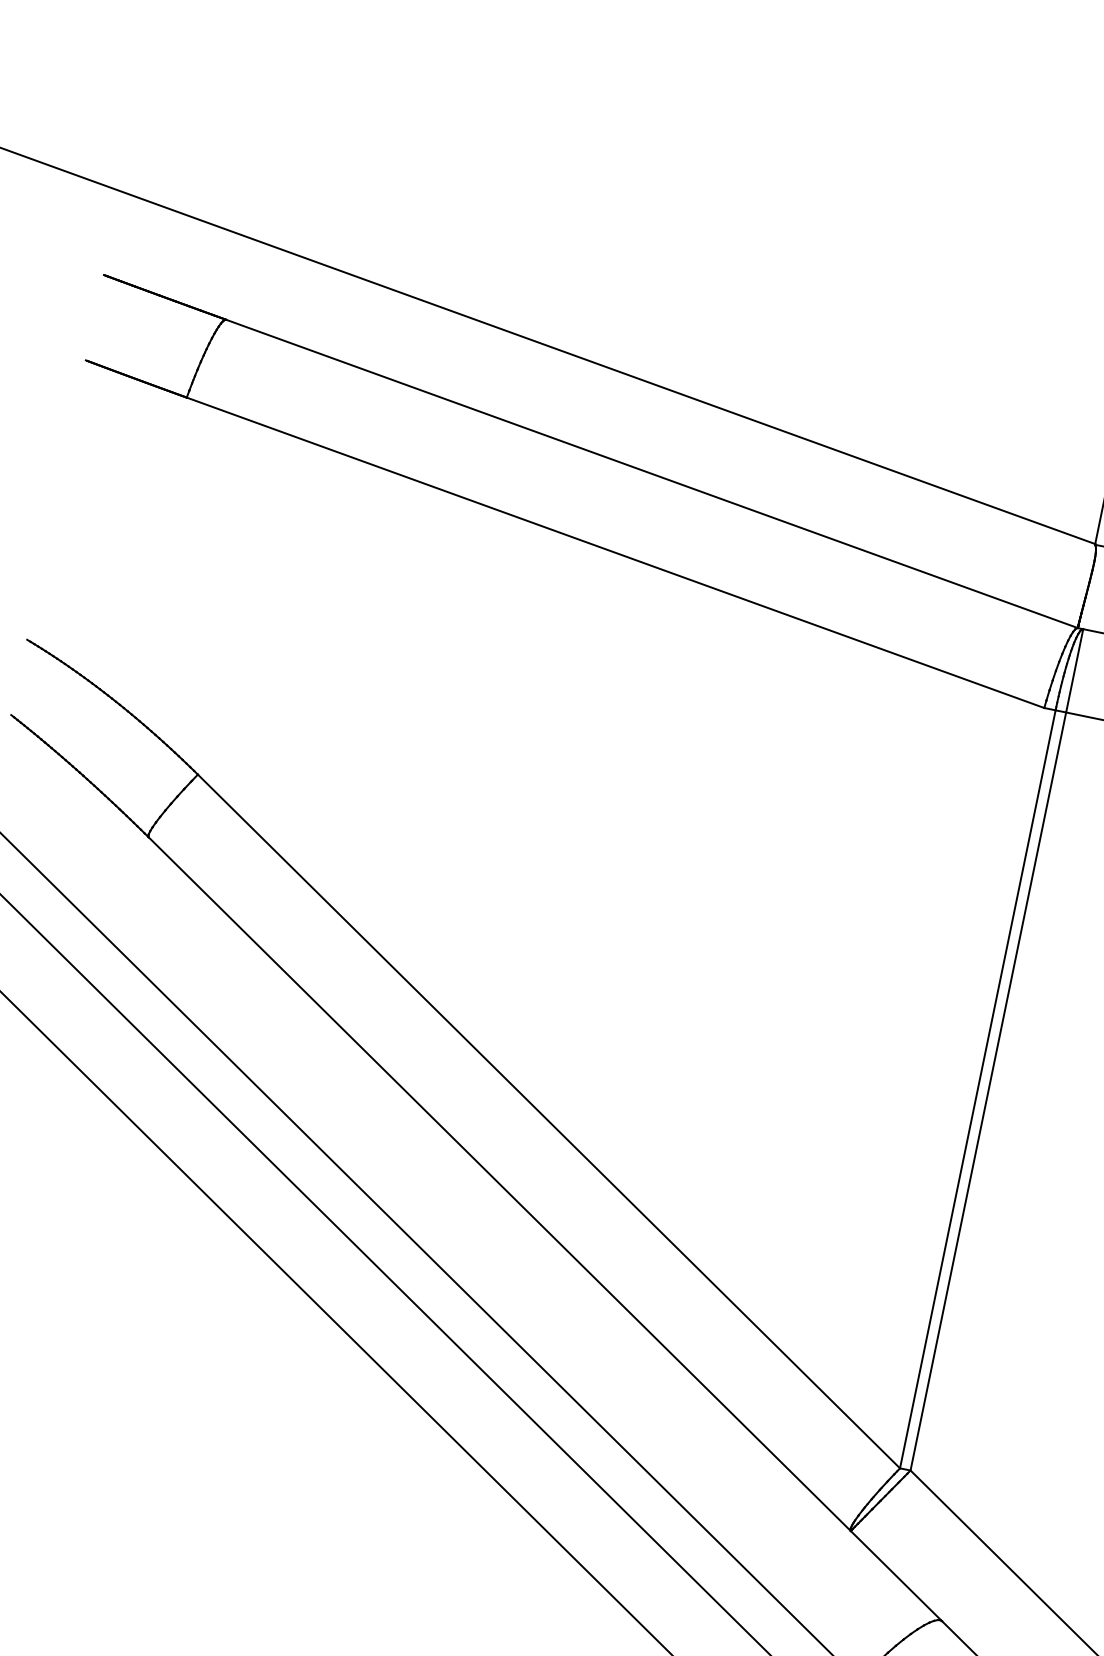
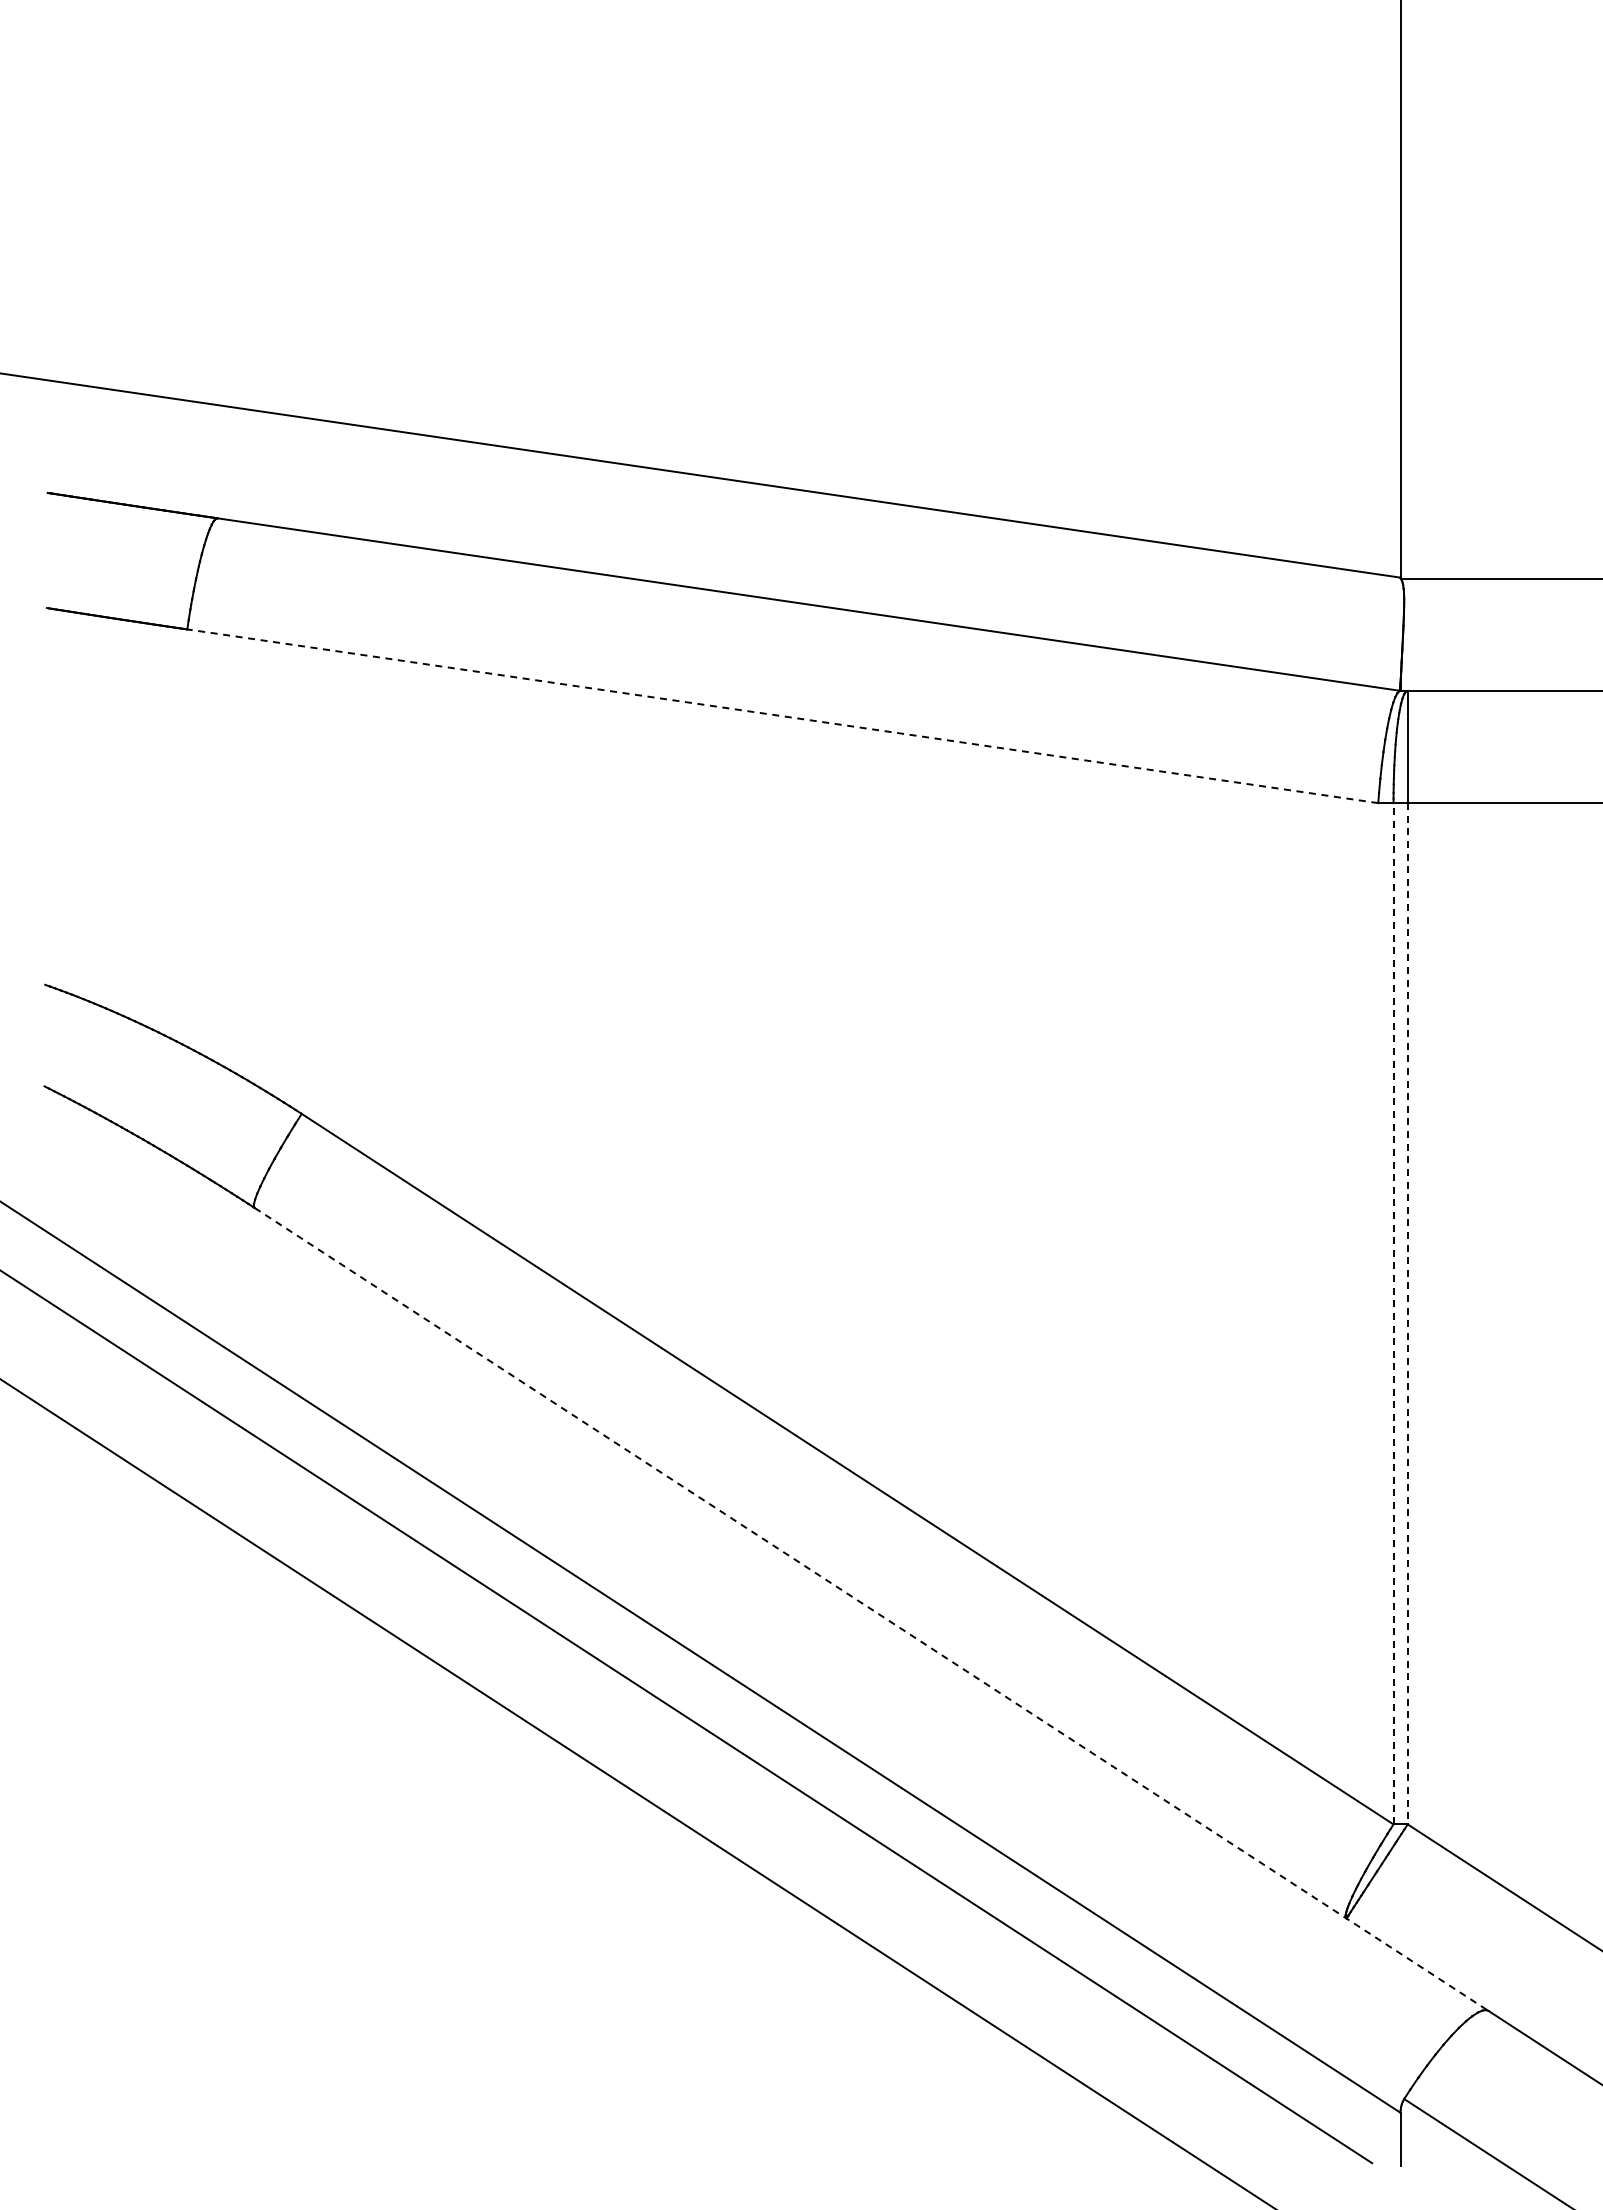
line: (615, 552) -> (782, 716), solid -> dashed
line: (977, 1089) -> (1393, 1313), solid -> dashed
line: (988, 1091) -> (1407, 1313), solid -> dashed
line: (545, 1229) -> (871, 1609), solid -> dashed

